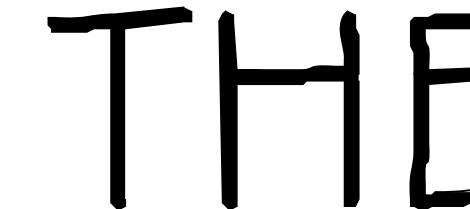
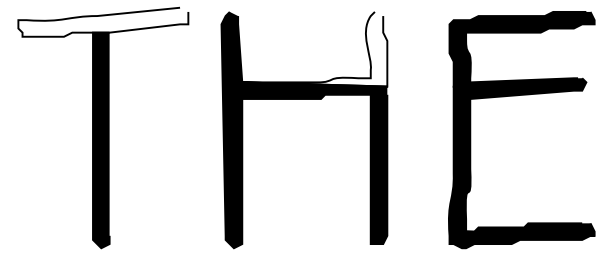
fill: (120, 18) -> (103, 21), removed
fill: (297, 41) -> (314, 48), removed

